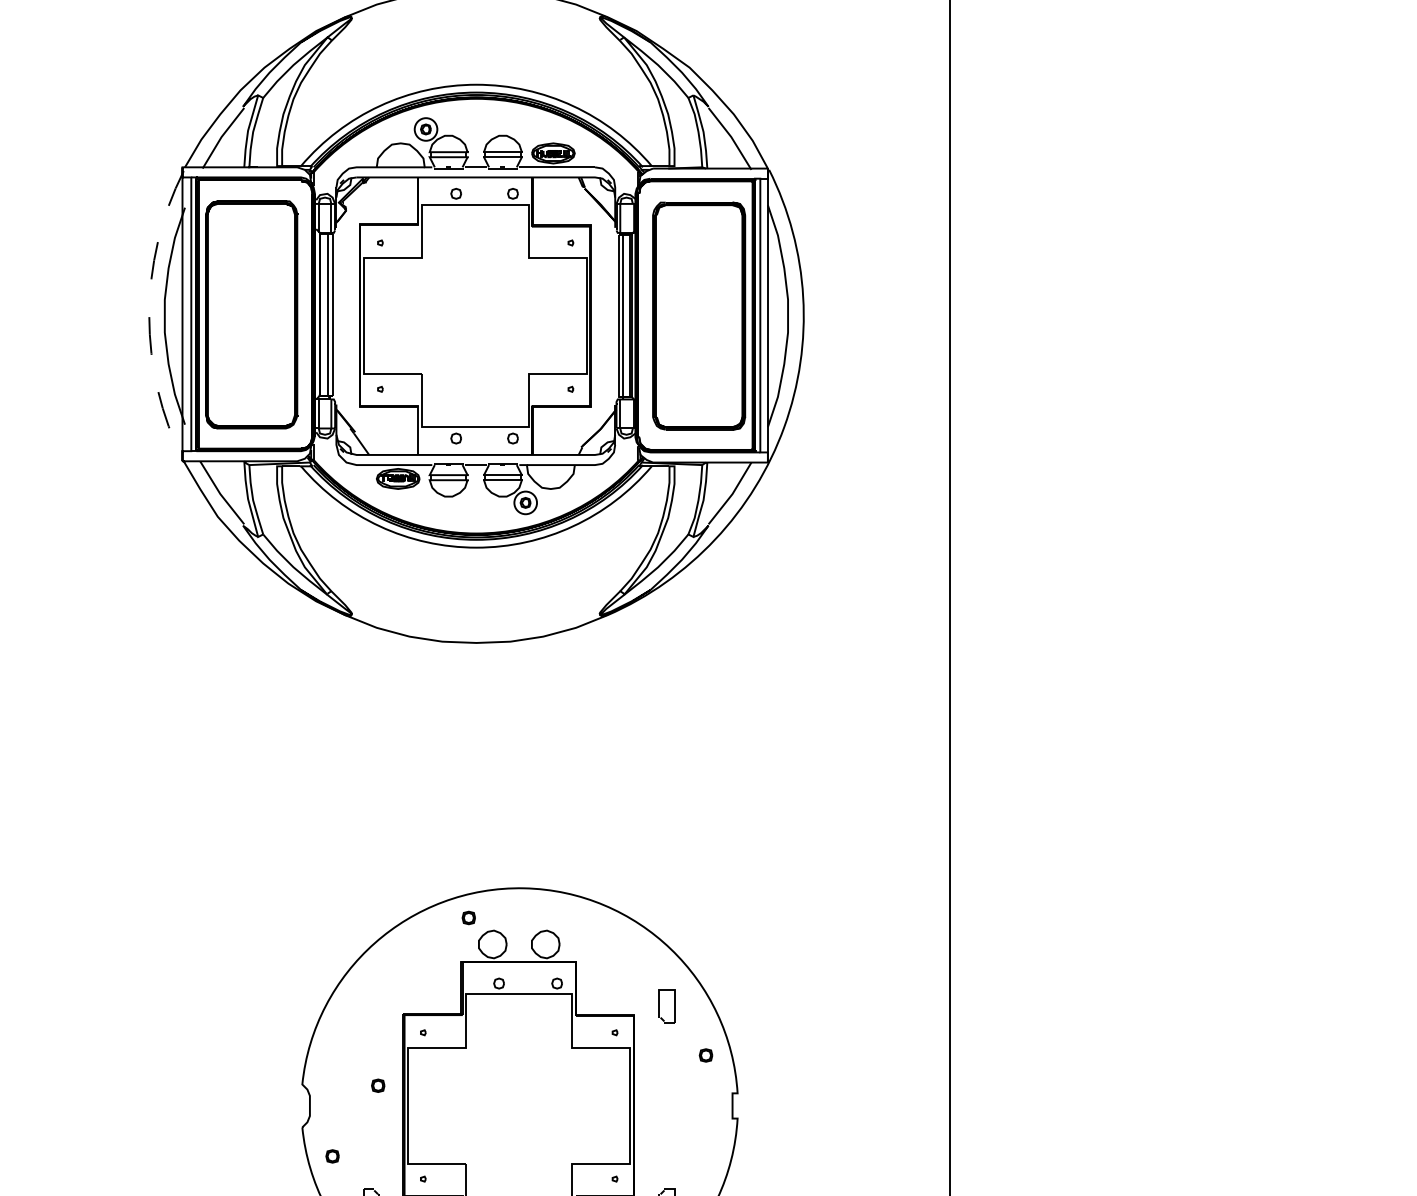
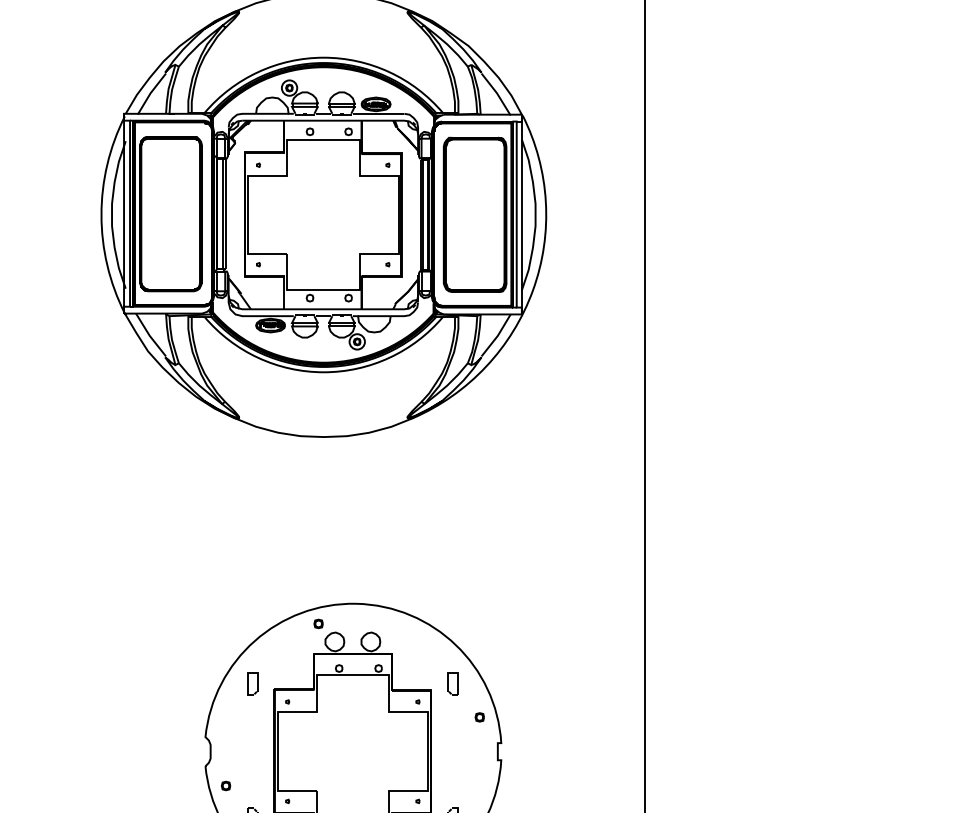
arc: (149, 315) -> (101, 214), dashed -> solid
part: (371, 1005) -> (252, 683), added
part: (378, 1085) -> (257, 737), removed

